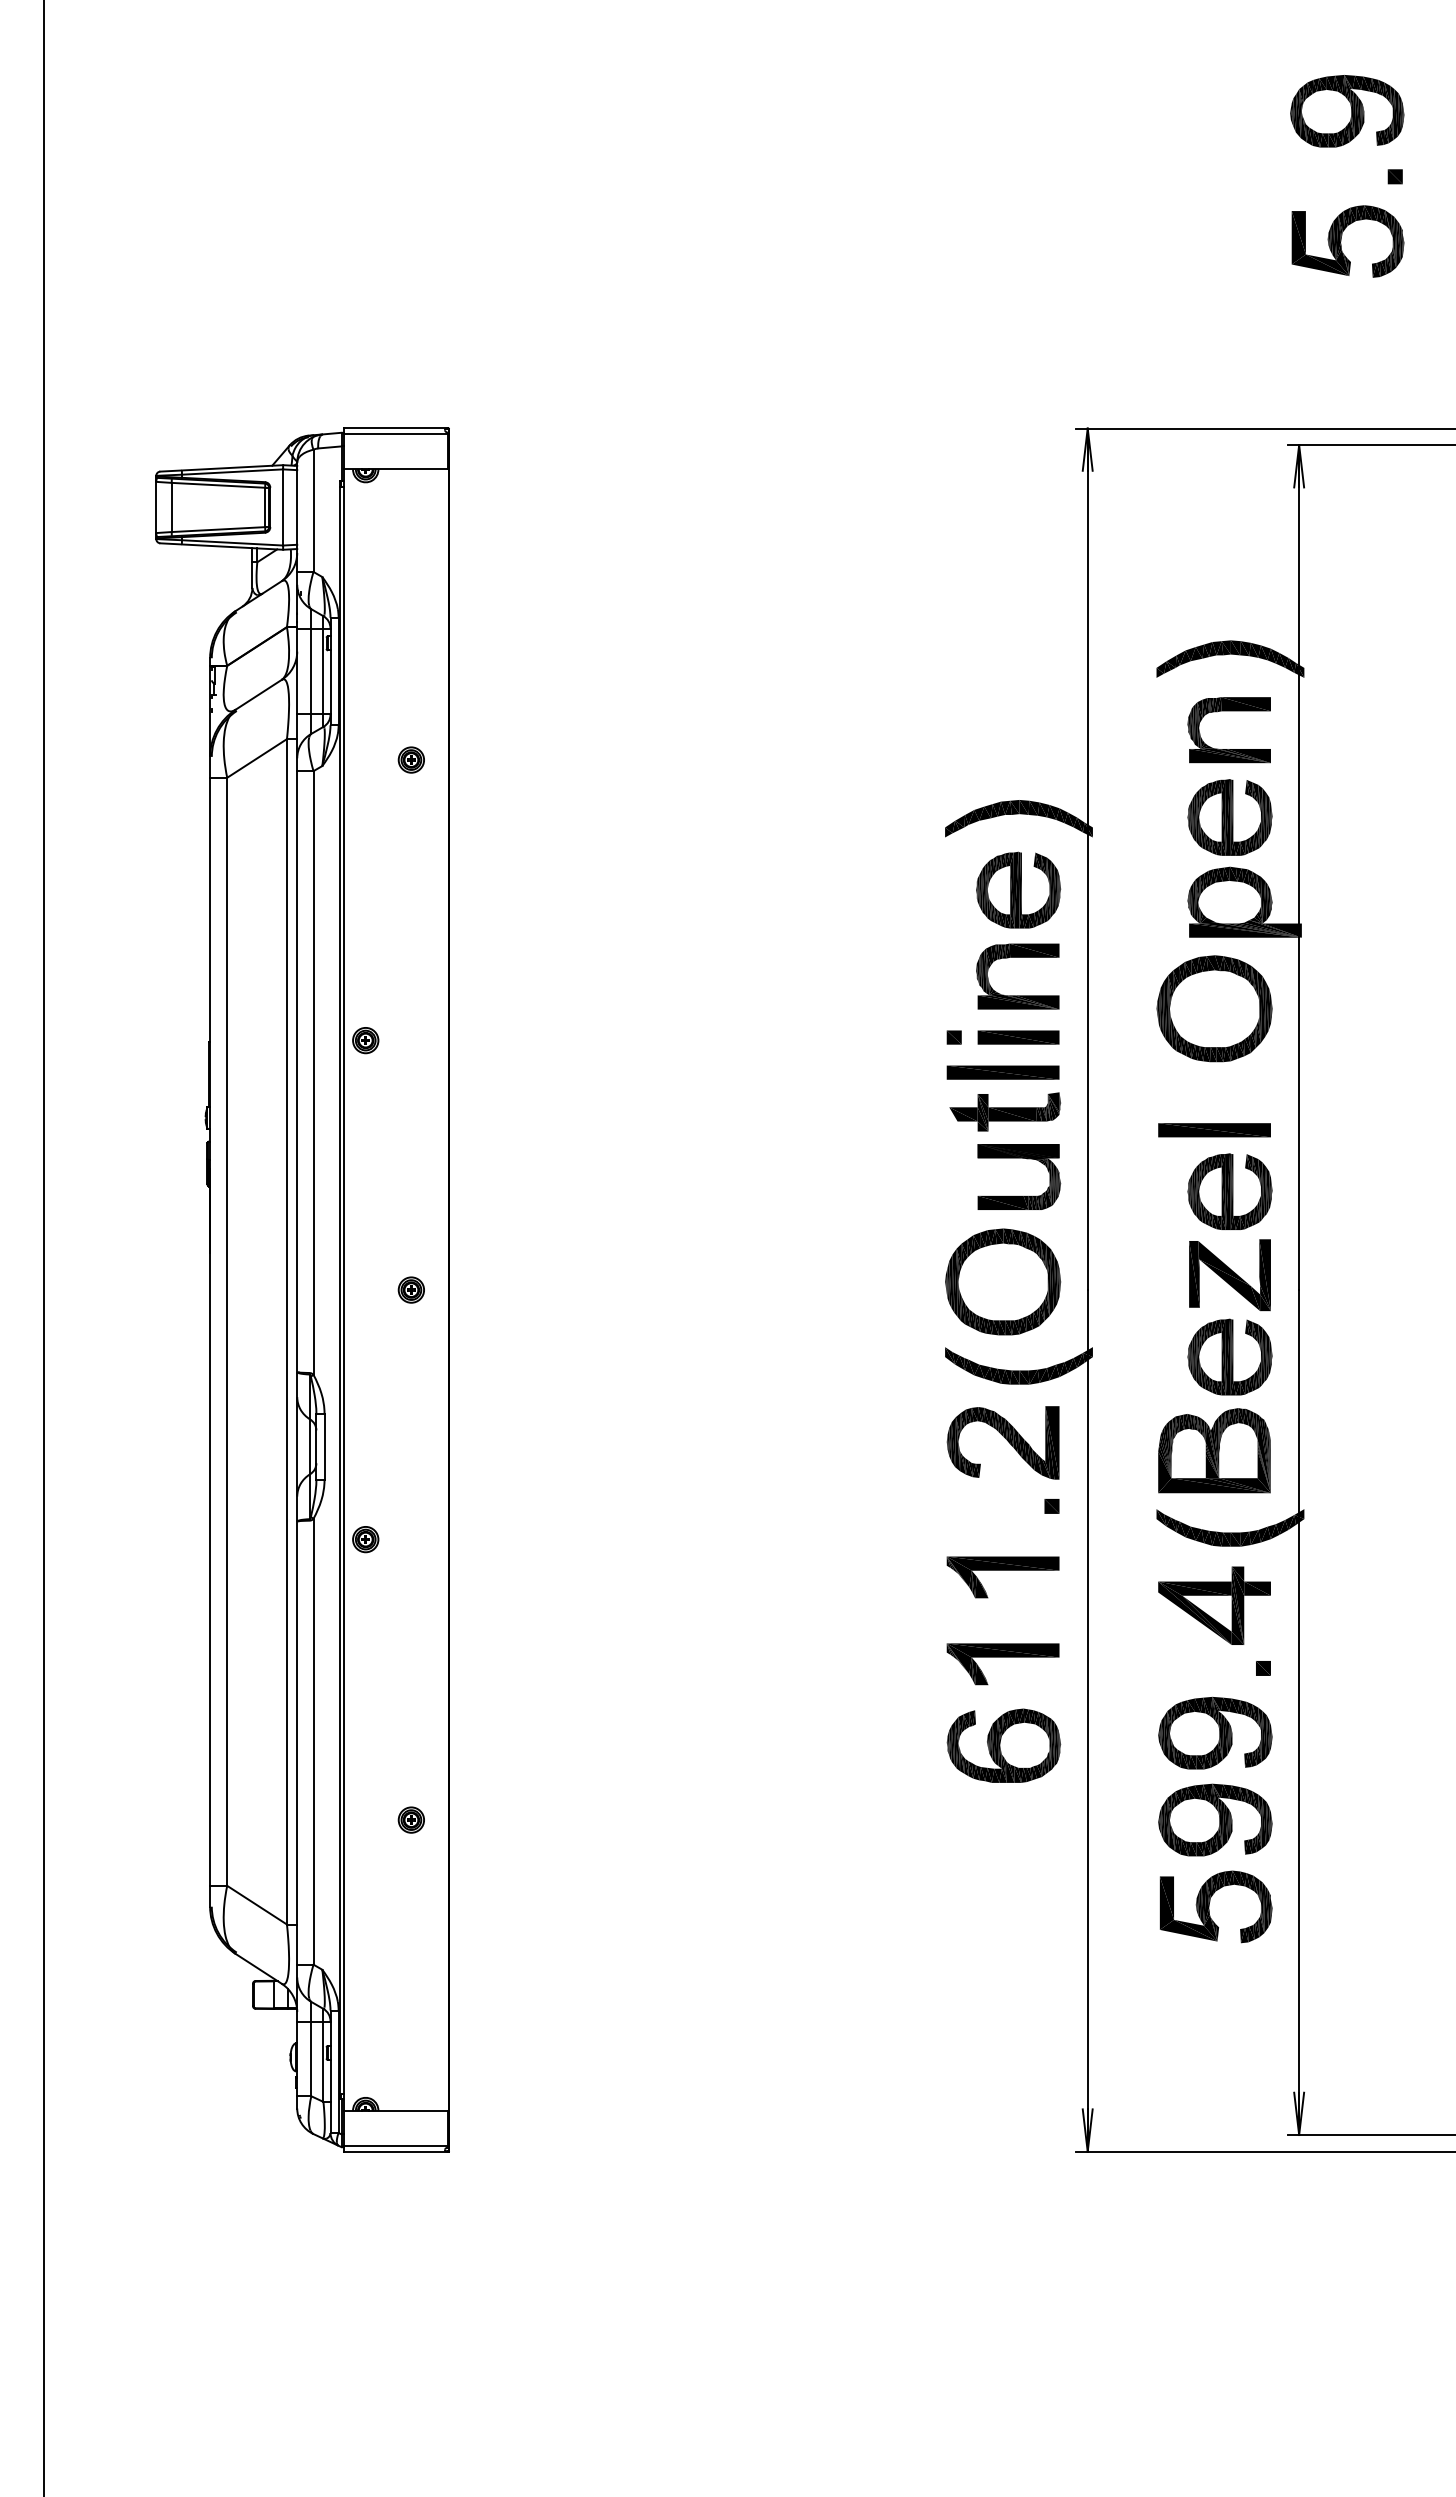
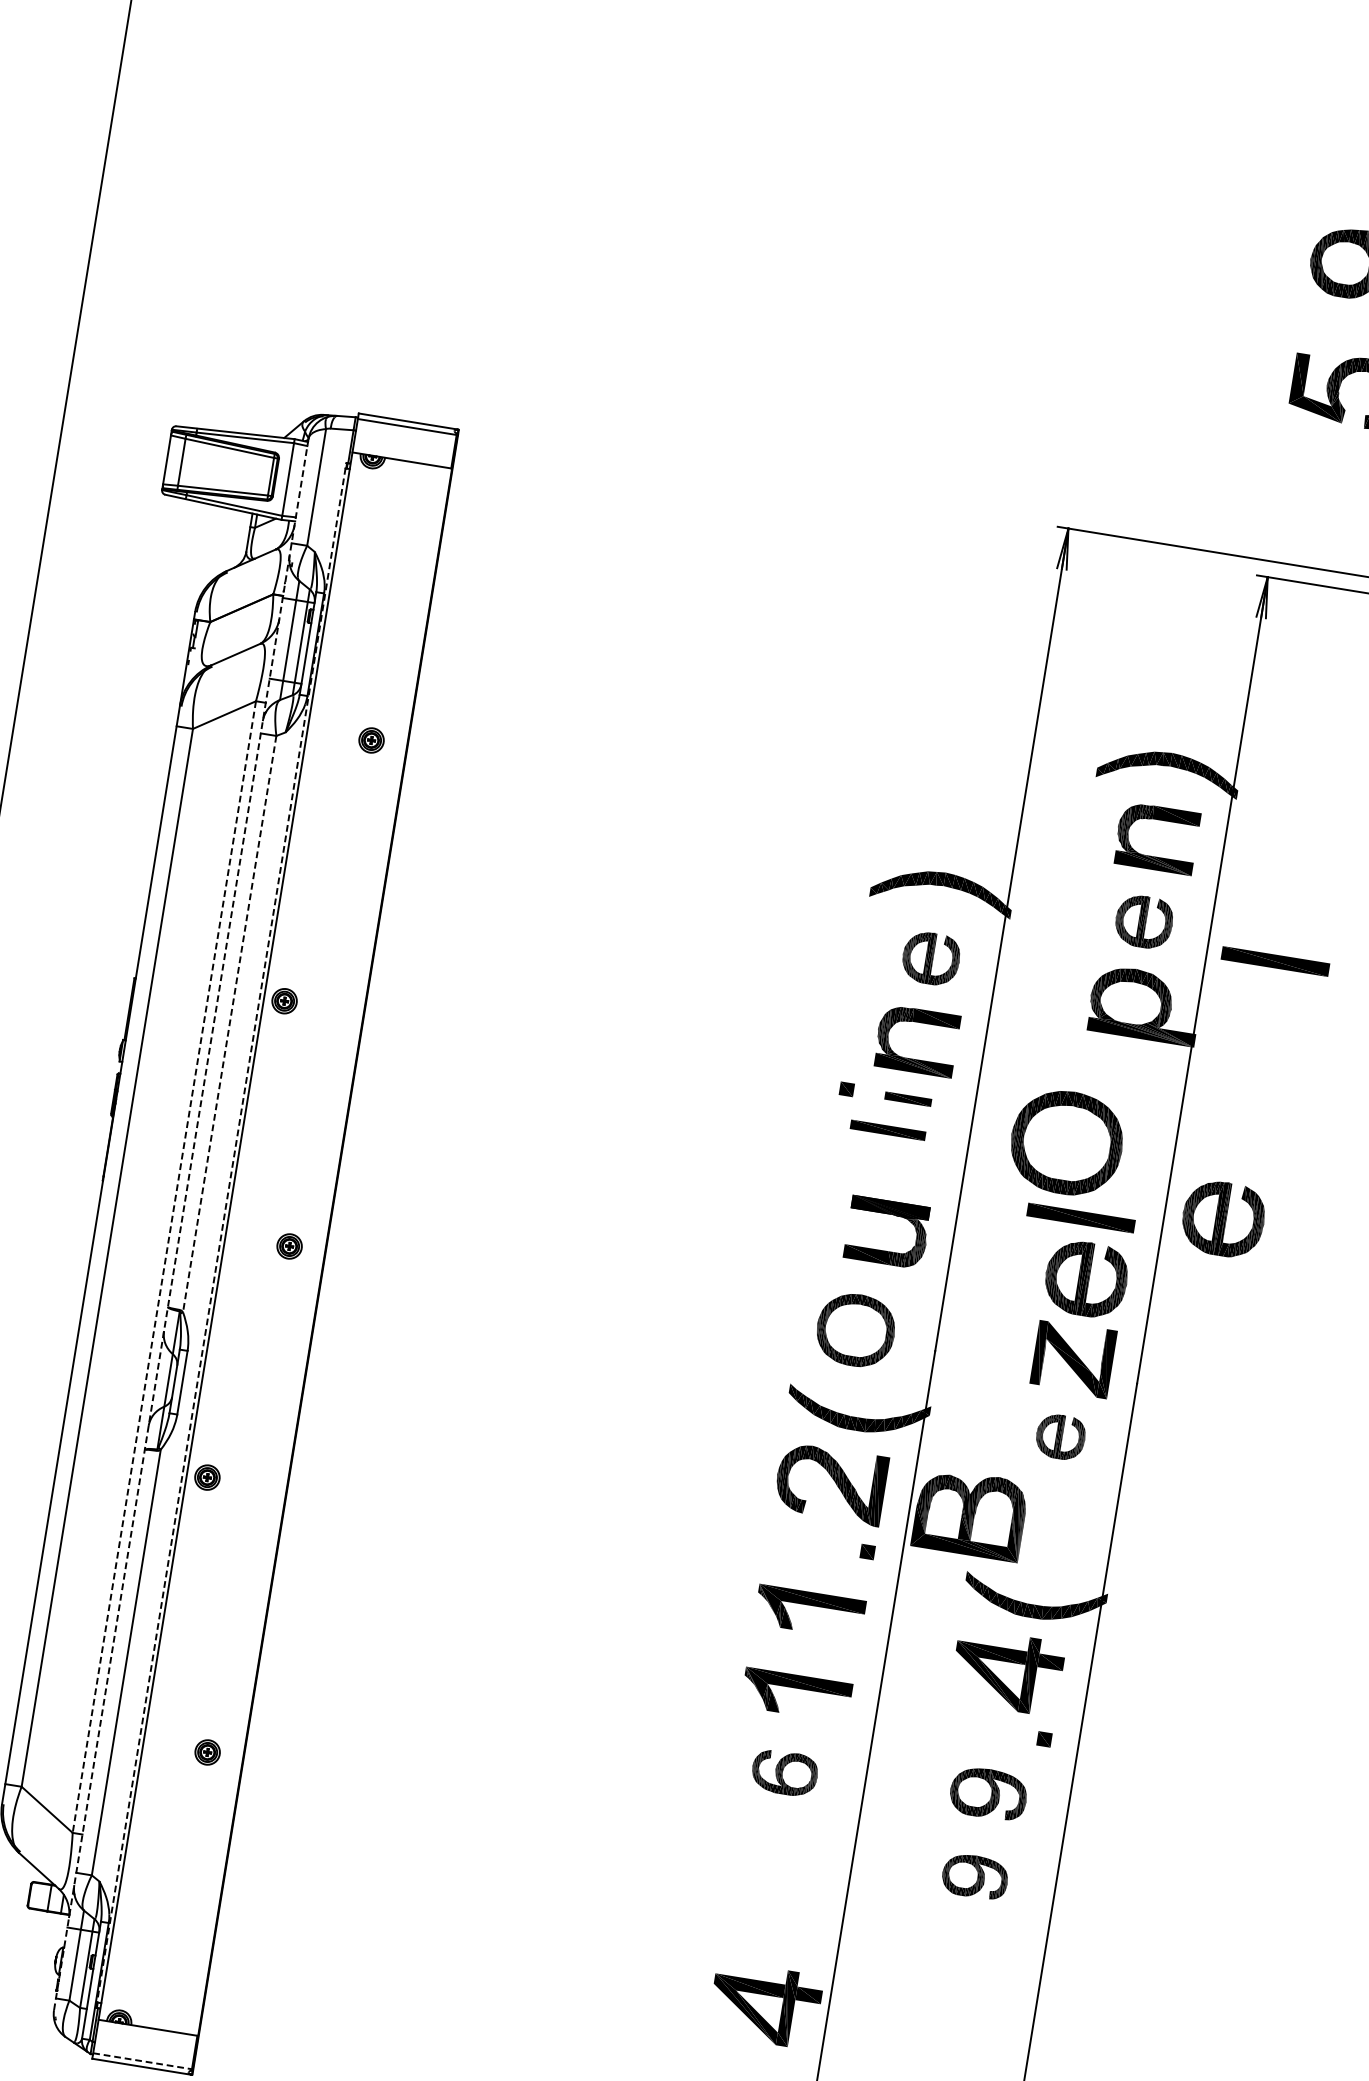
part: (1229, 817) -> (1143, 921), size x0.7
part: (1370, 836) -> (1275, 961), added
part: (1018, 889) -> (931, 957), size x0.7
part: (1214, 1008) -> (1066, 1142), moved
part: (1018, 1037) -> (908, 1099), size x0.6
part: (1002, 1072) -> (887, 1130), size x0.7
line: (313, 1073) -> (229, 1024), solid -> dashed
part: (1359, 1107) -> (1222, 1218), added
part: (1004, 1111) -> (883, 1167), removed
part: (1003, 1281) -> (856, 1329), size x0.7
line: (297, 1285) -> (181, 1224), solid -> dashed
line: (339, 1289) -> (221, 1234), solid -> dashed
line: (286, 1331) -> (163, 1266), solid -> dashed
part: (1229, 1356) -> (1060, 1436), size x0.6
part: (1214, 1450) -> (970, 1513), moved
part: (1215, 1732) -> (988, 1793), size x0.7
part: (1003, 1745) -> (784, 1772), size x0.6
part: (1215, 1819) -> (975, 1876), size x0.6
part: (1215, 1906) -> (961, 1959), removed
part: (1022, 1985) -> (765, 2004), added
line: (397, 2146) -> (143, 2061), solid -> dashed

